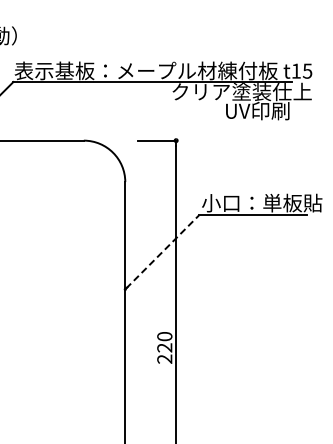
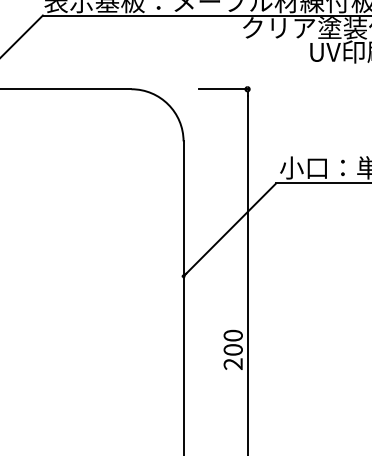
line: (162, 252) -> (230, 229), dashed -> solid
text: (164, 347) -> (232, 349), 220 -> 200

